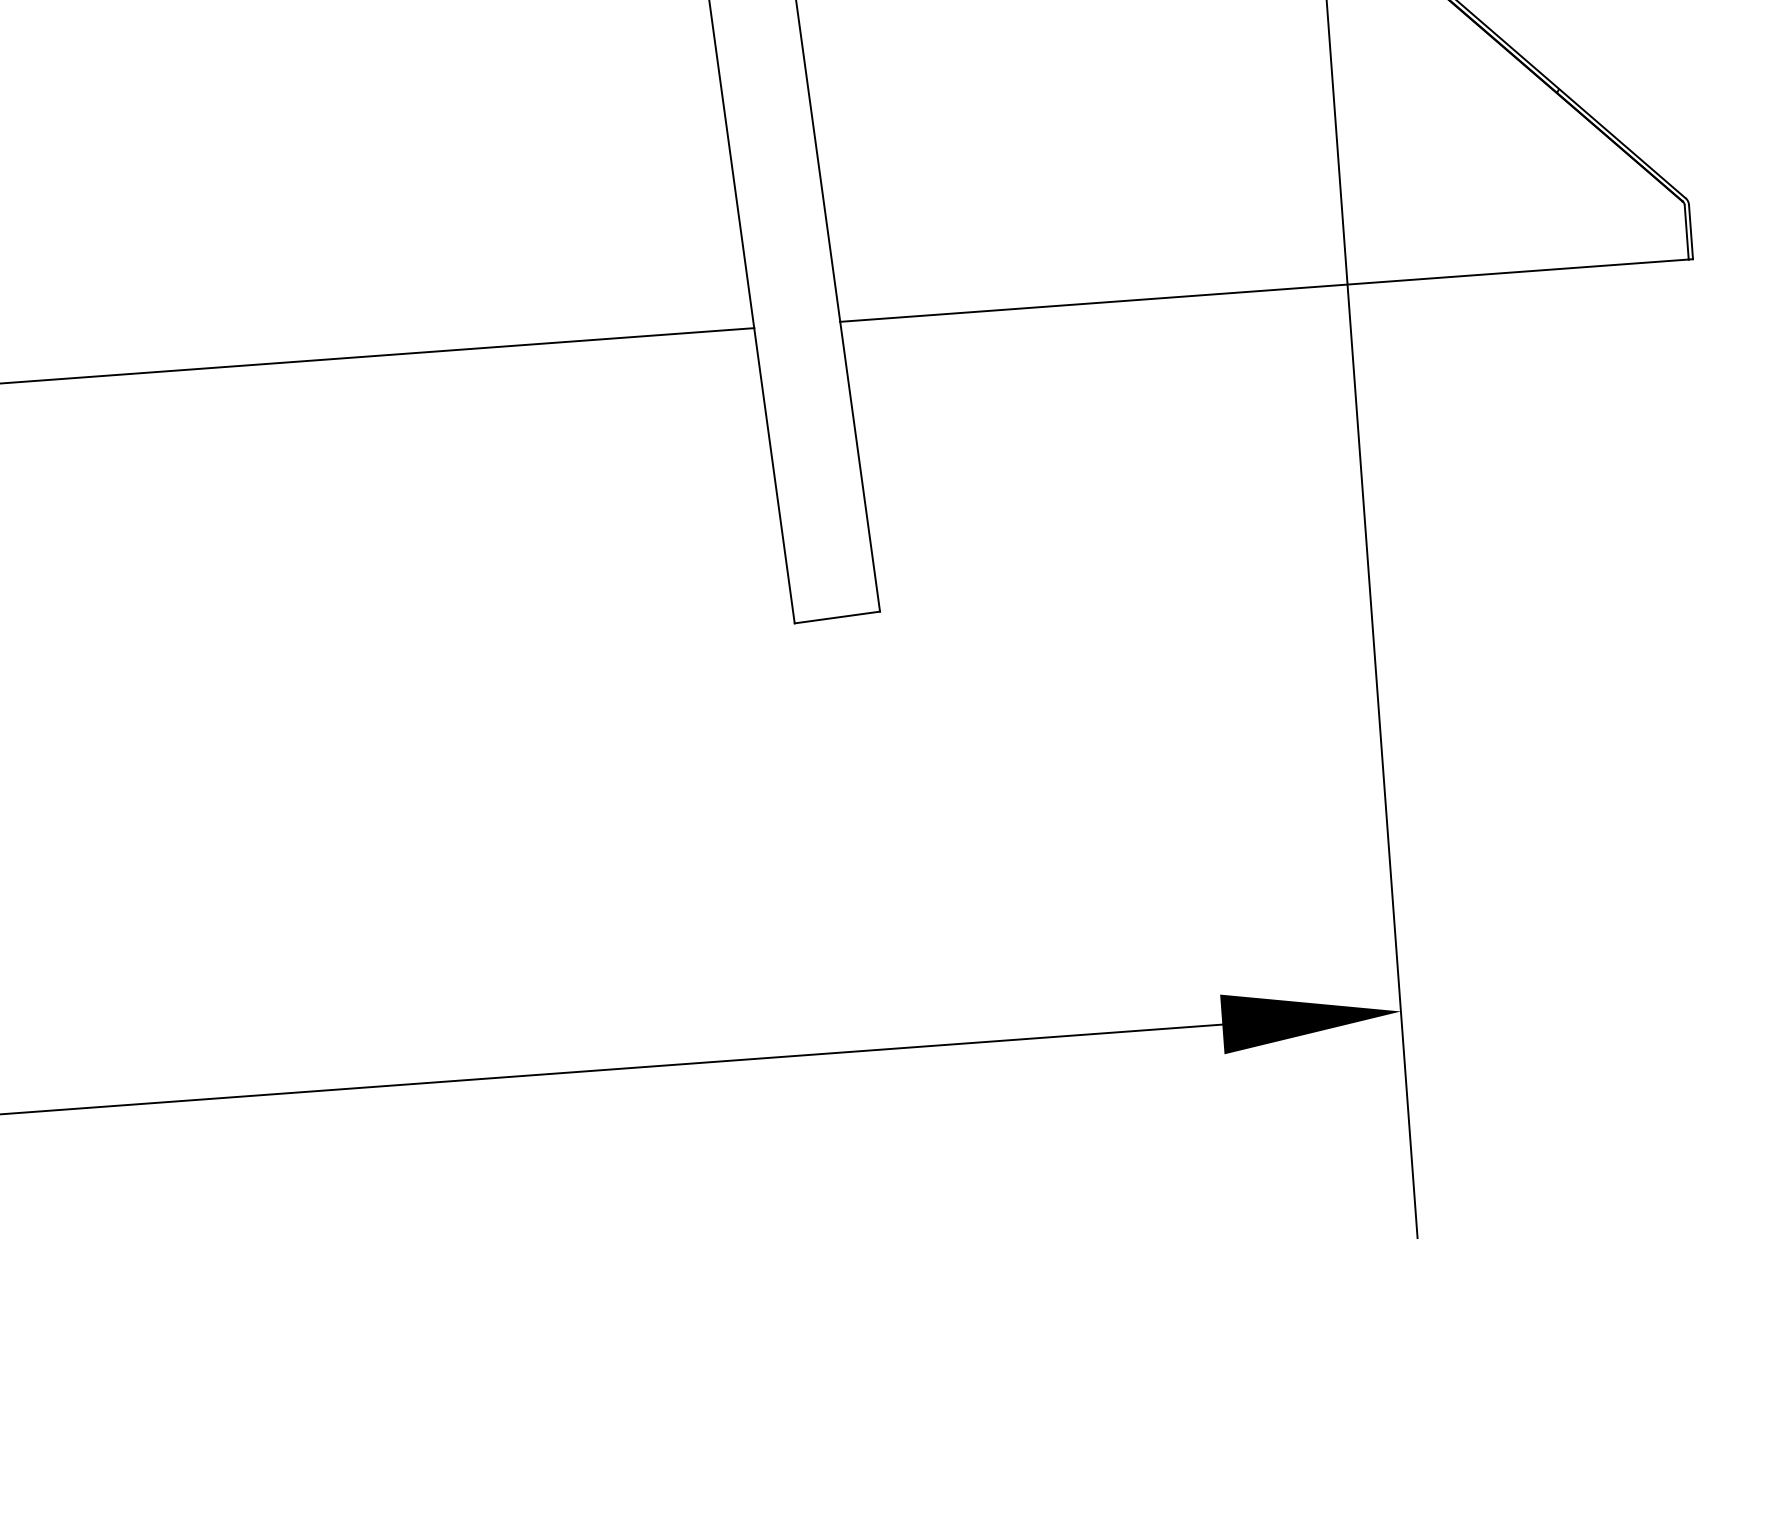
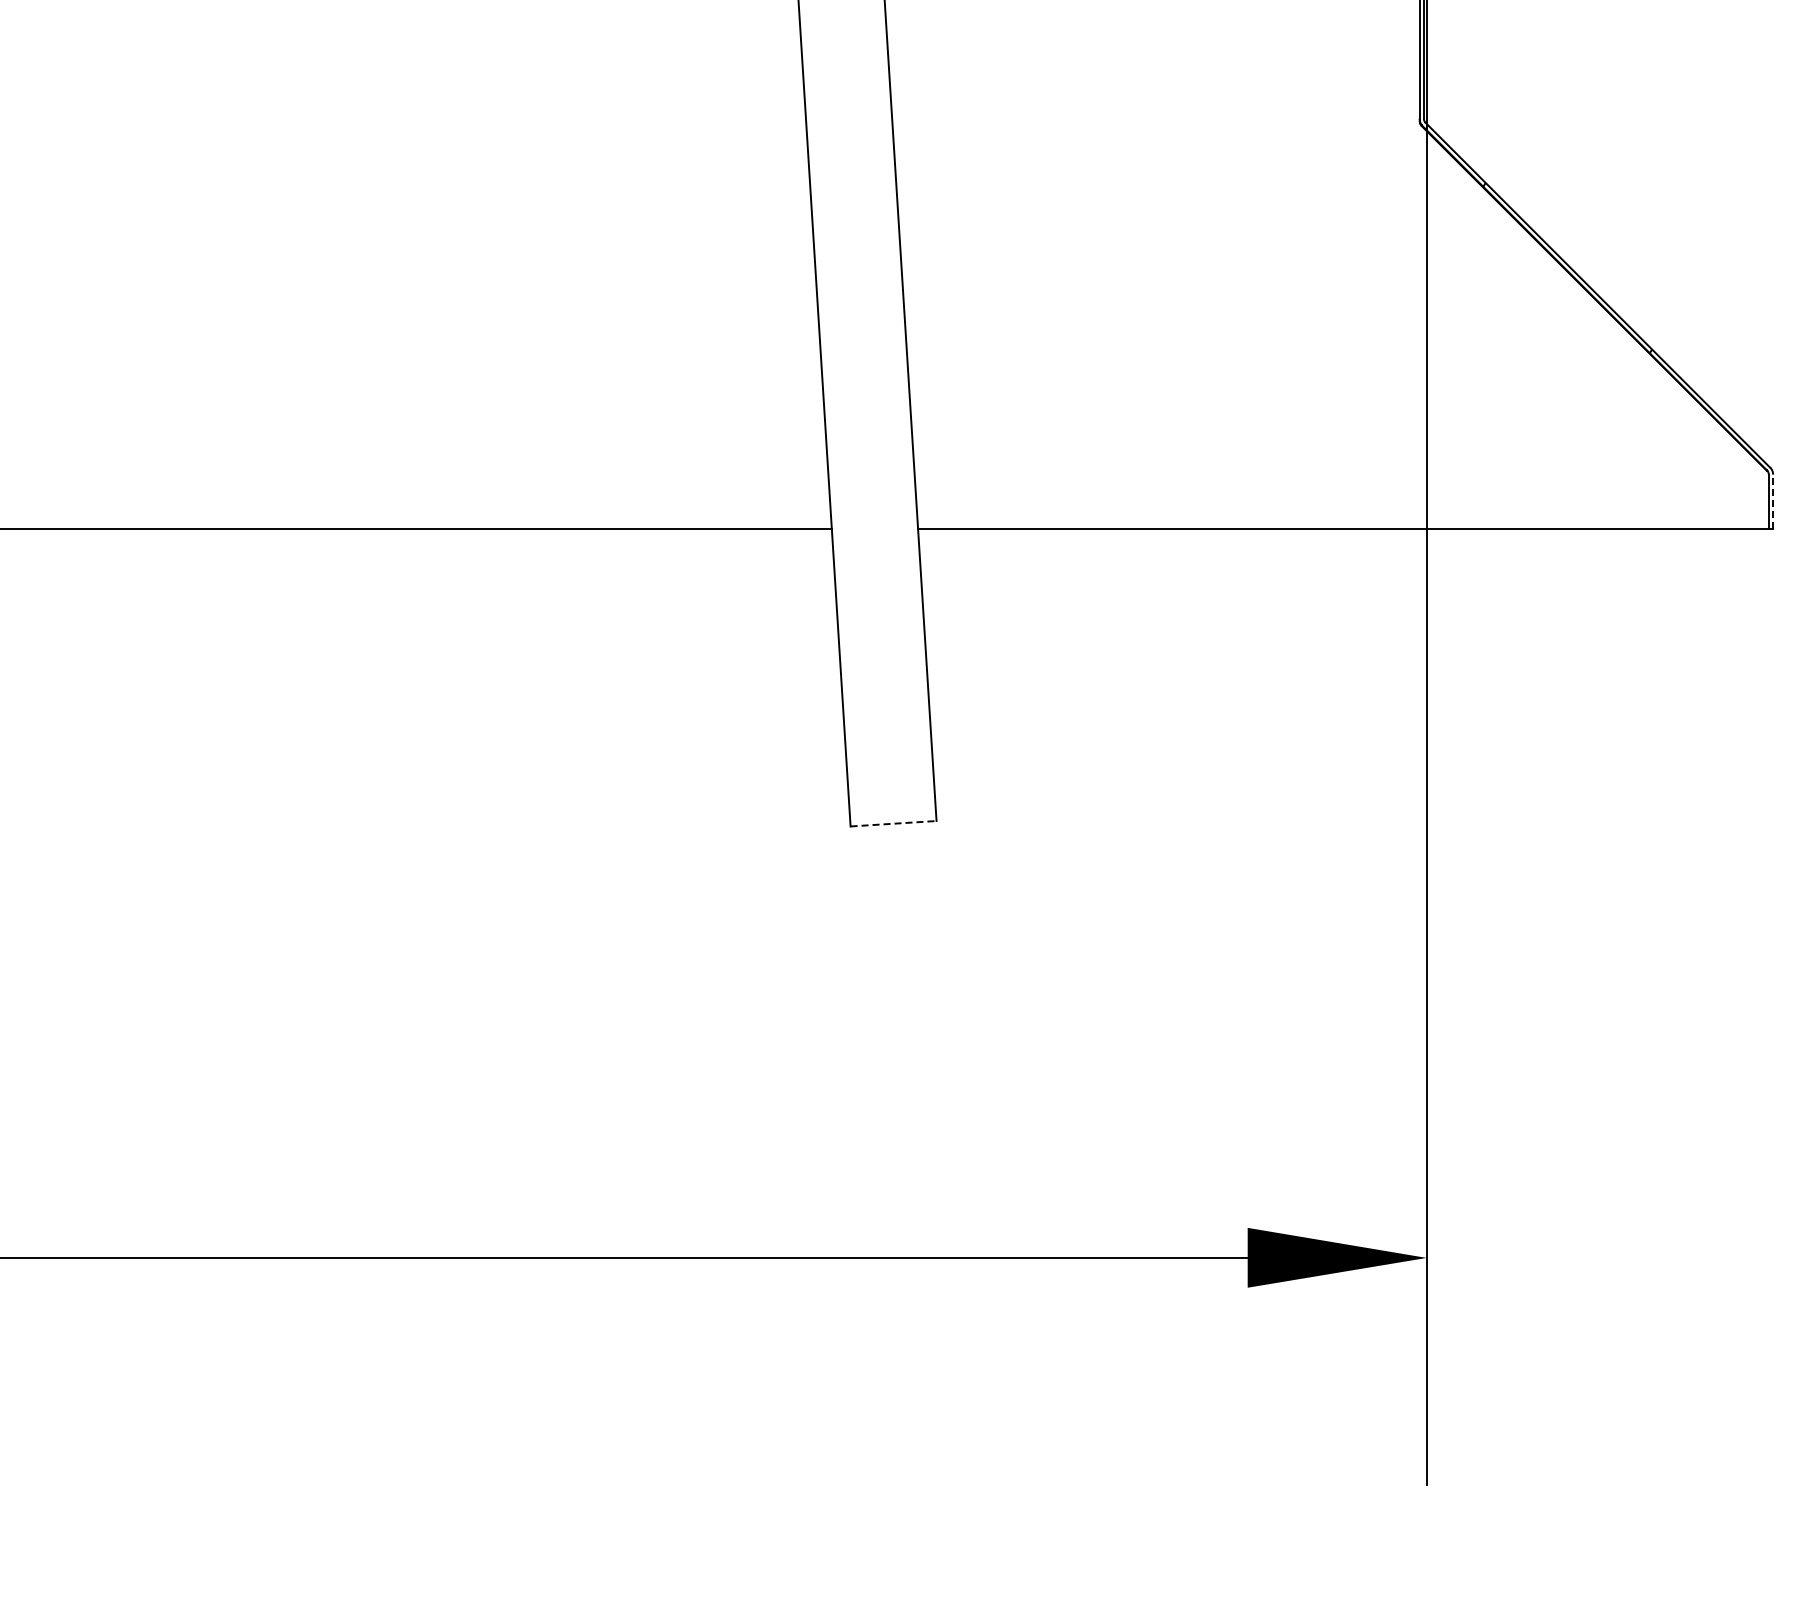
line: (1691, 231) -> (1773, 501), solid -> dashed
line: (838, 617) -> (894, 823), solid -> dashed

